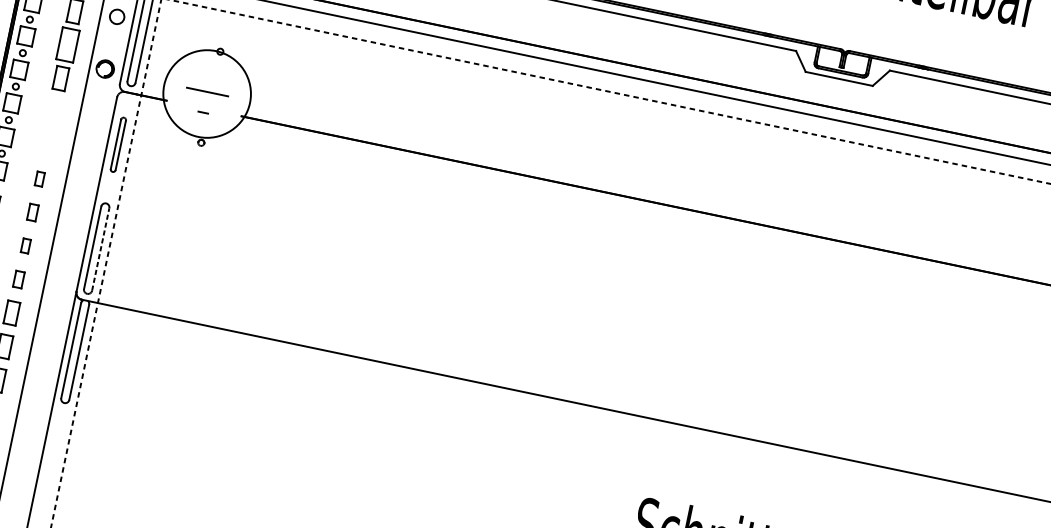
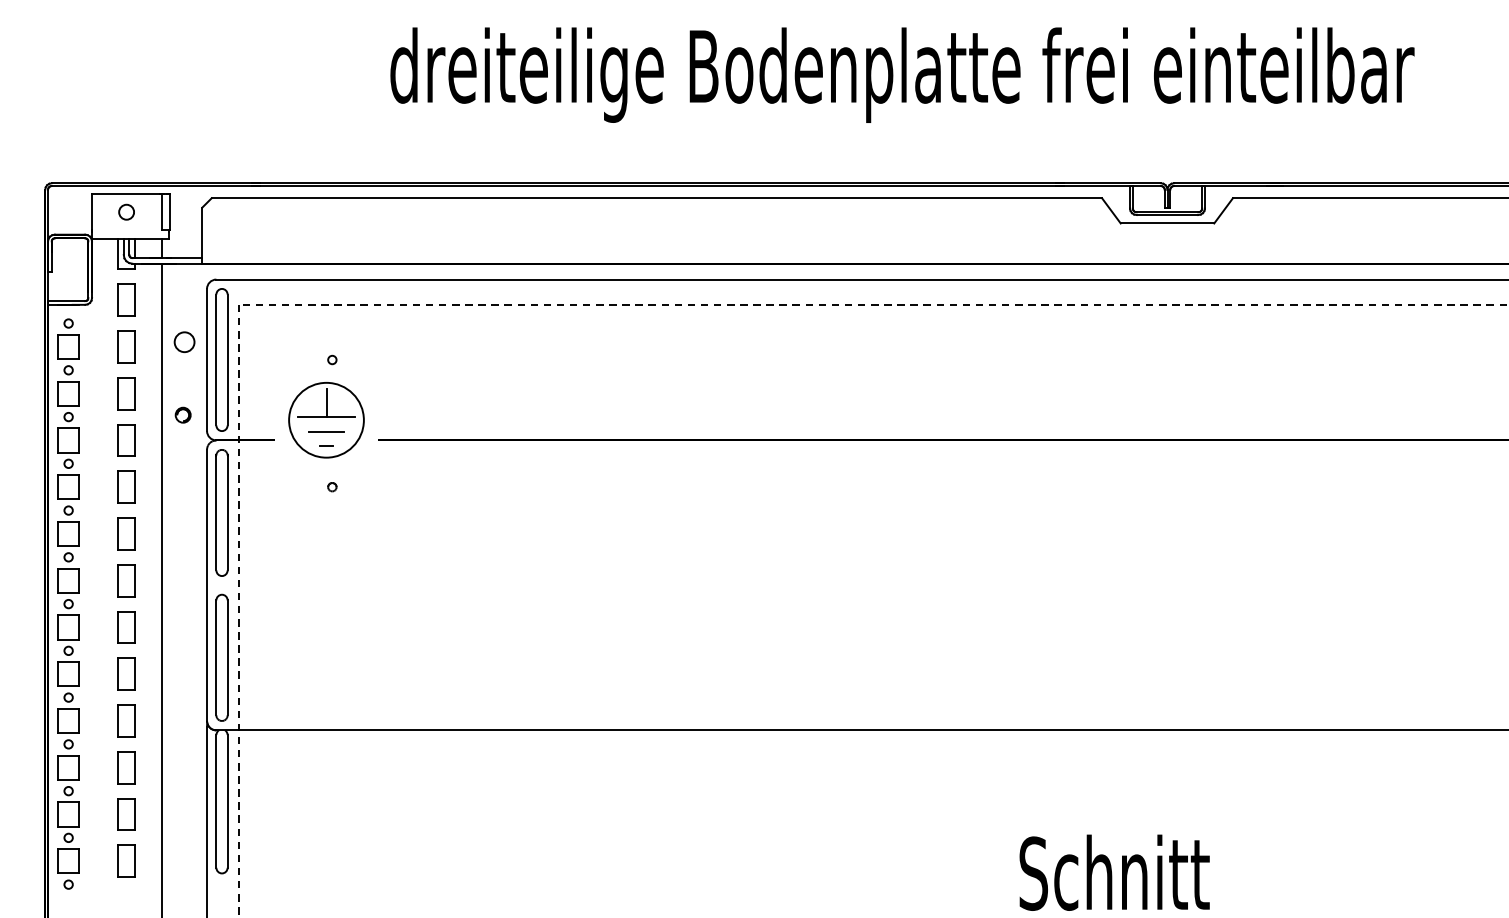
part: (67, 44) -> (126, 393), size x0.71
part: (104, 68) -> (182, 414), size x0.62
line: (209, 81) -> (326, 402), added
circle: (207, 93) -> (326, 419), size x0.62
line: (205, 102) -> (326, 431), added
part: (53, 111) -> (126, 486), added
part: (118, 144) -> (221, 512), size x1.67
part: (46, 145) -> (126, 533), added
part: (39, 178) -> (126, 580), size x1.67
part: (32, 212) -> (126, 627), size x1.43
part: (25, 245) -> (126, 673), size x1.67
line: (100, 249) -> (227, 657), dashed -> solid
part: (18, 279) -> (126, 720), size x1.43

